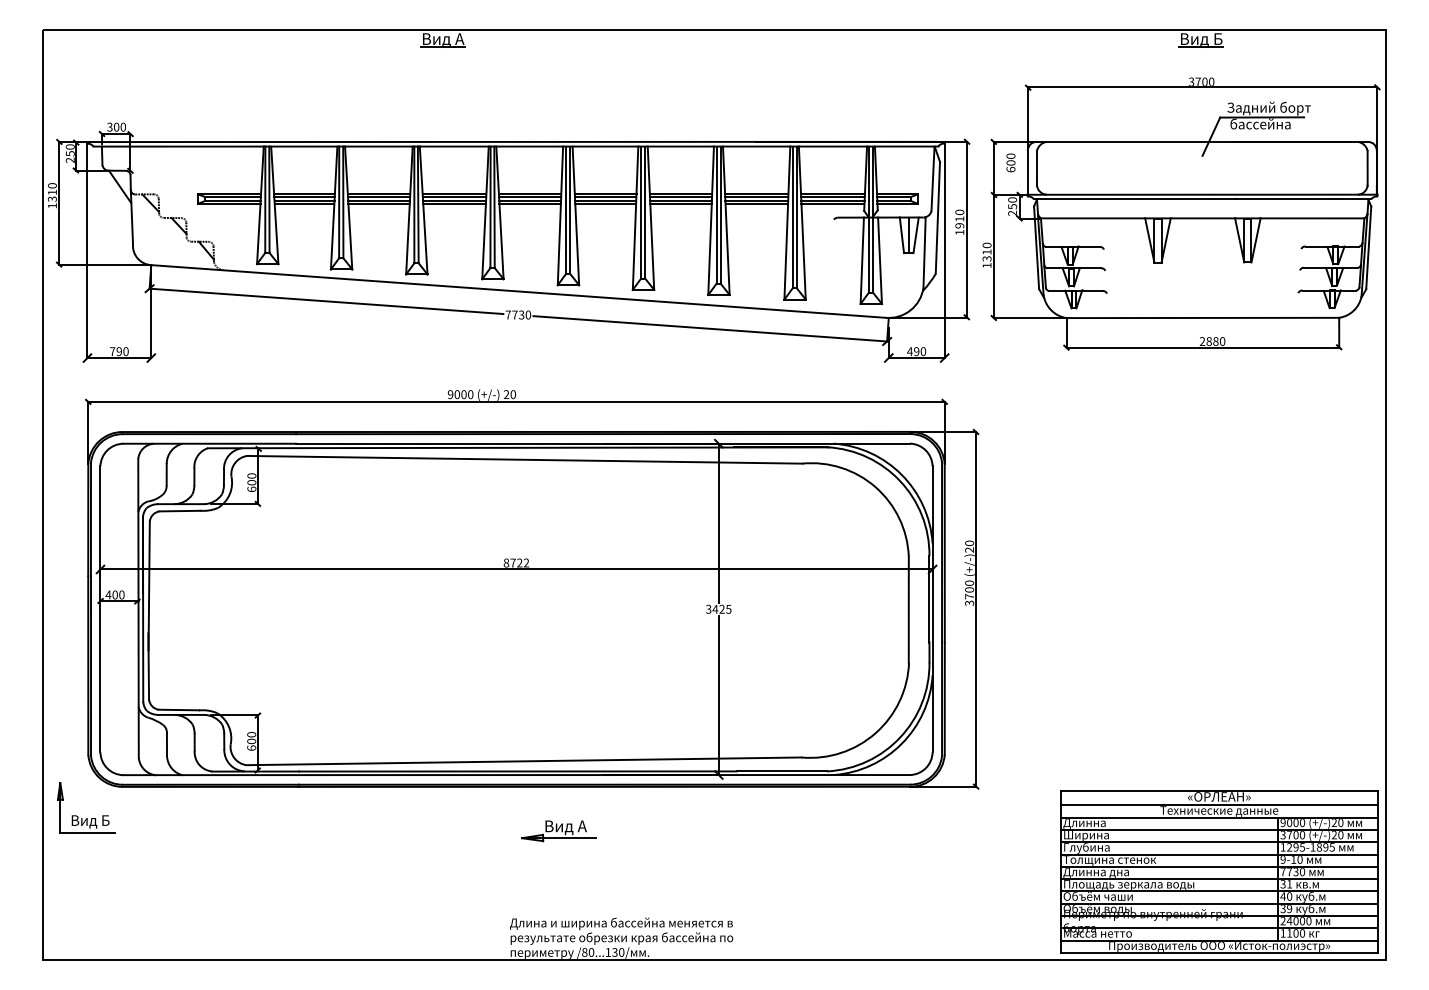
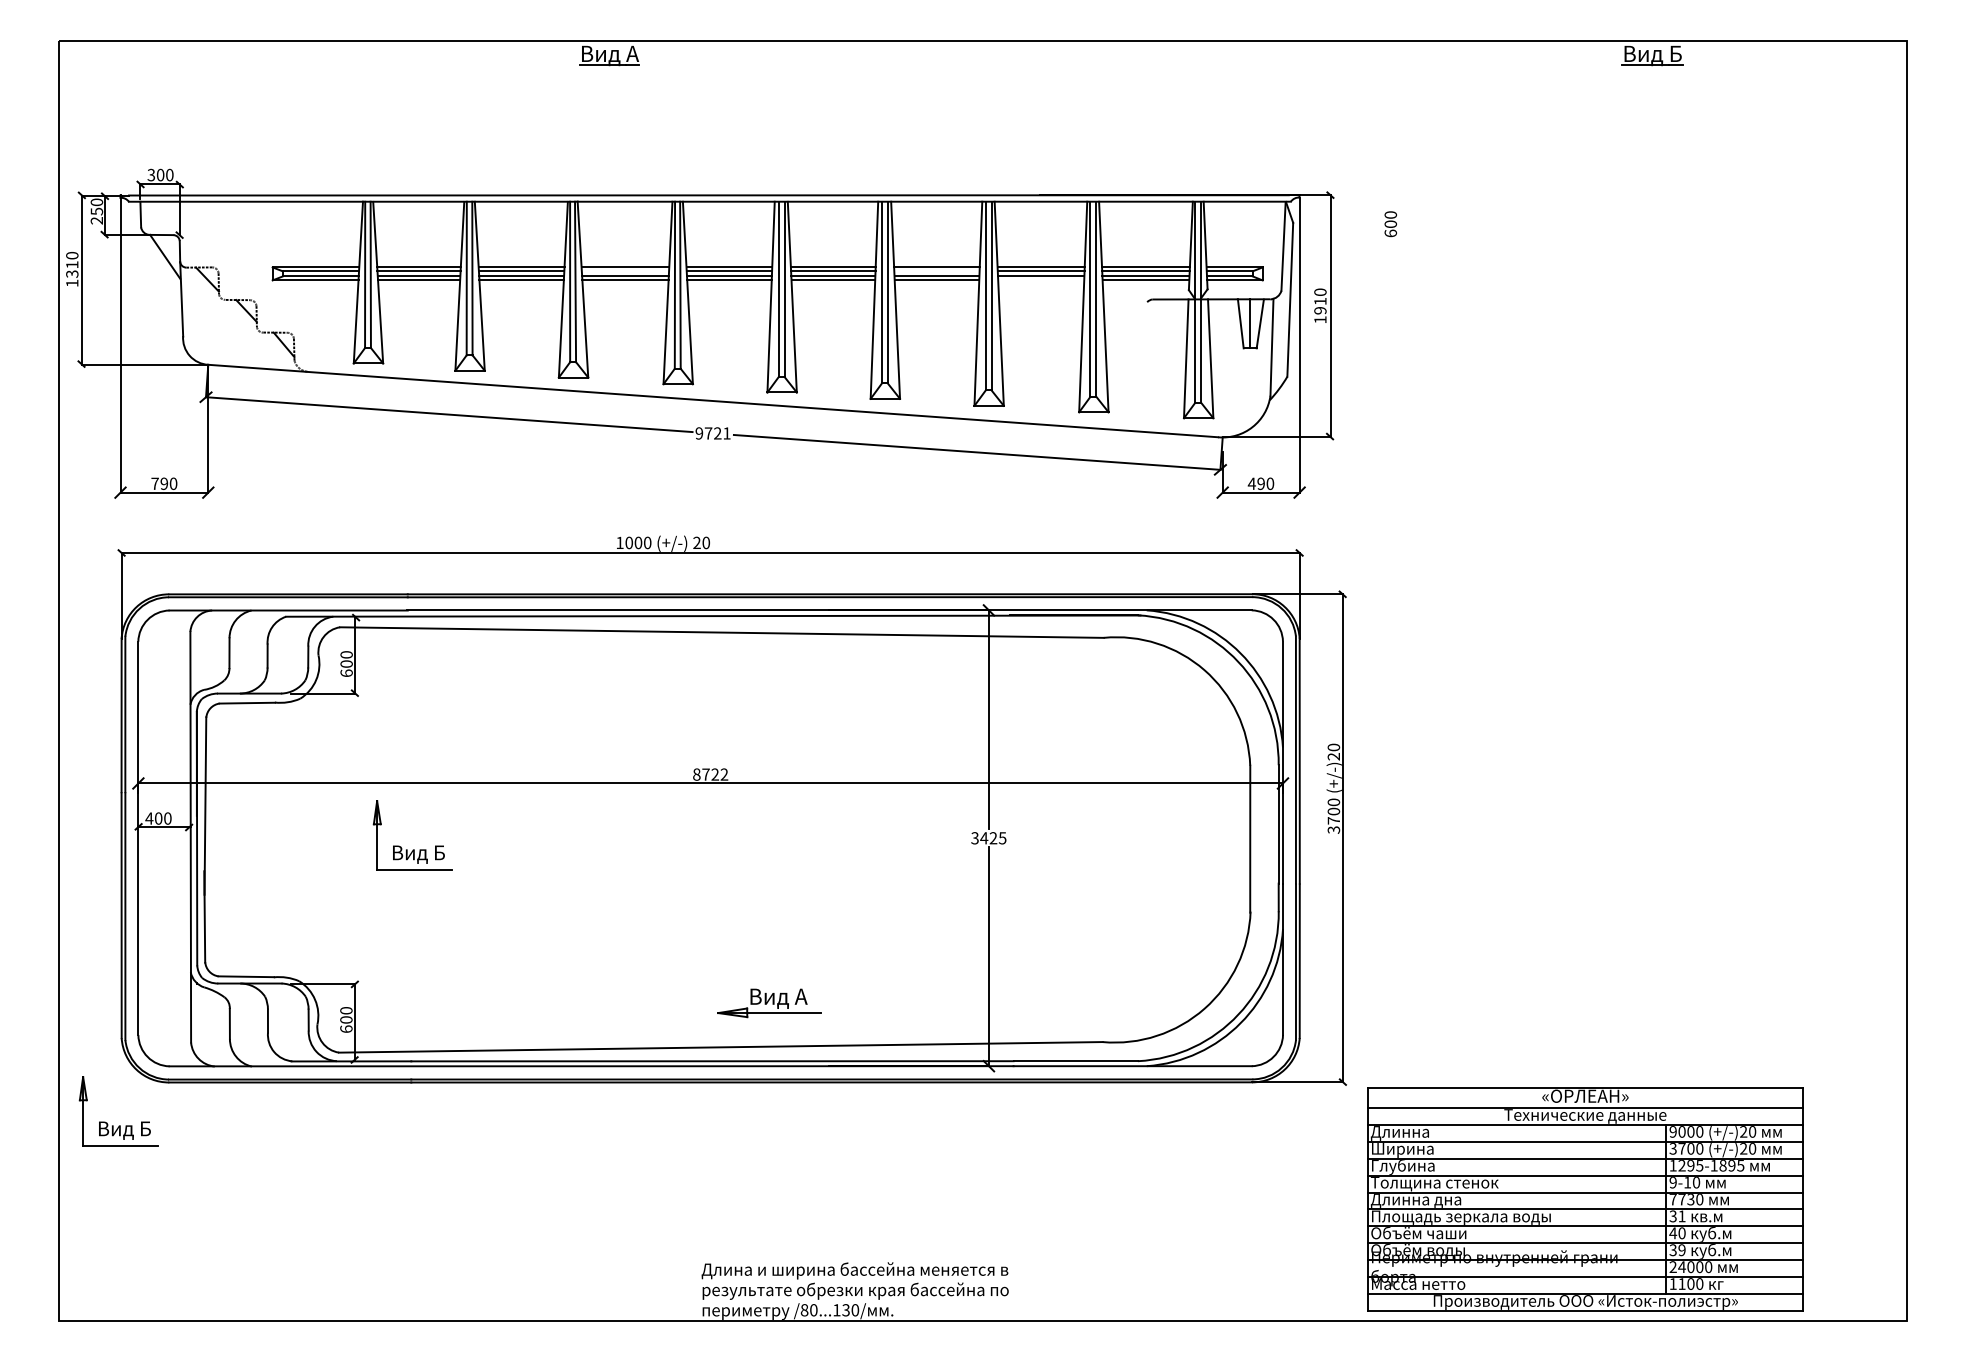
line: (454, 197) -> (625, 271), removed
line: (680, 197) -> (936, 271), removed
line: (757, 203) -> (1041, 280), removed
part: (1180, 214) -> (1624, 294), removed
text: (517, 315) -> (712, 433), 7730 -> 9721
text: (450, 394) -> (619, 542), 9000 -> 1000
part: (300, 617) -> (413, 849), added
part: (559, 831) -> (769, 1003), moved
part: (1219, 871) -> (1585, 1199), moved

